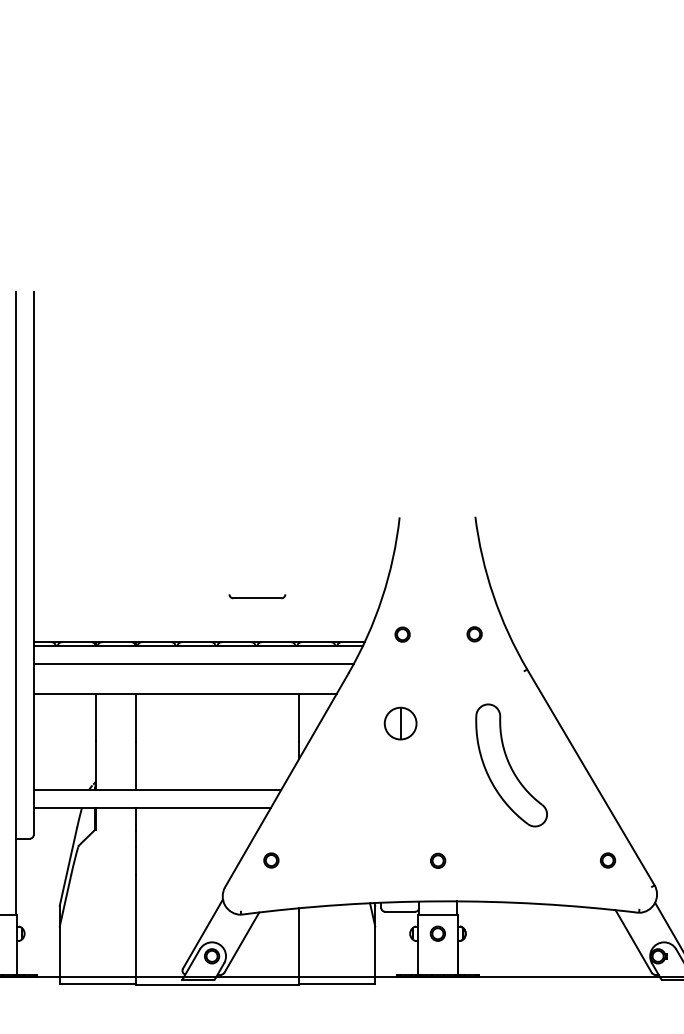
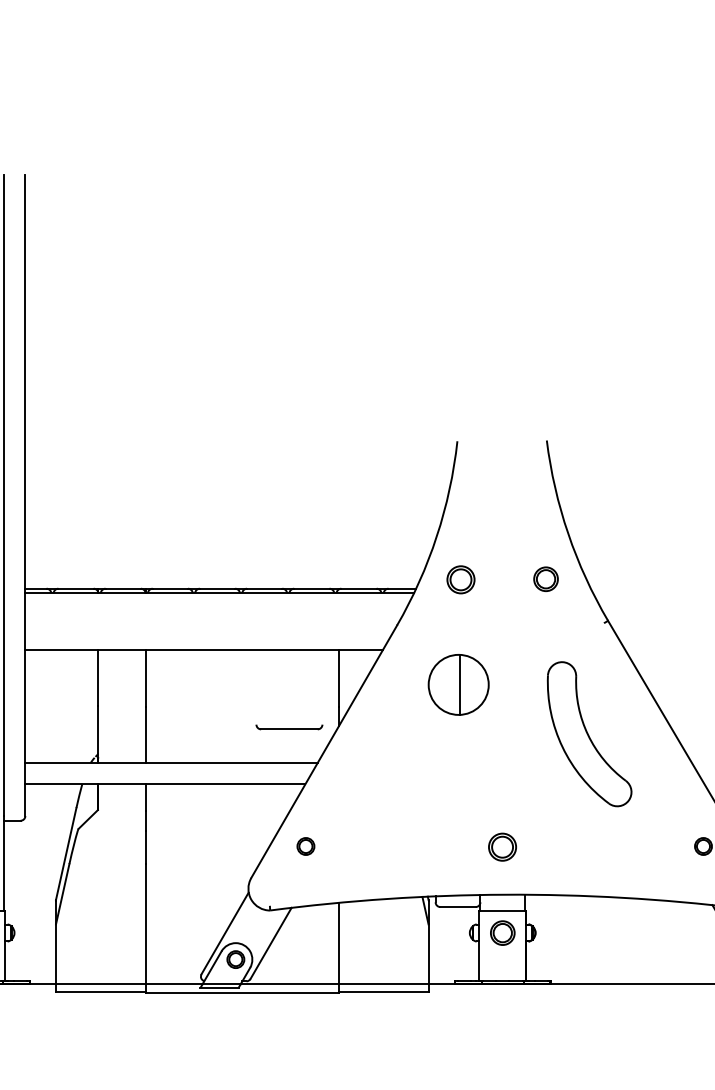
part: (257, 596) -> (289, 727), moved
circle: (402, 634) -> (460, 579), size x1.6
circle: (474, 634) -> (545, 579), size x1.4
line: (193, 664) -> (213, 614), removed
part: (400, 723) -> (458, 684), size x1.6
part: (438, 860) -> (503, 846), size x1.6
part: (437, 933) -> (502, 932), size x1.4

